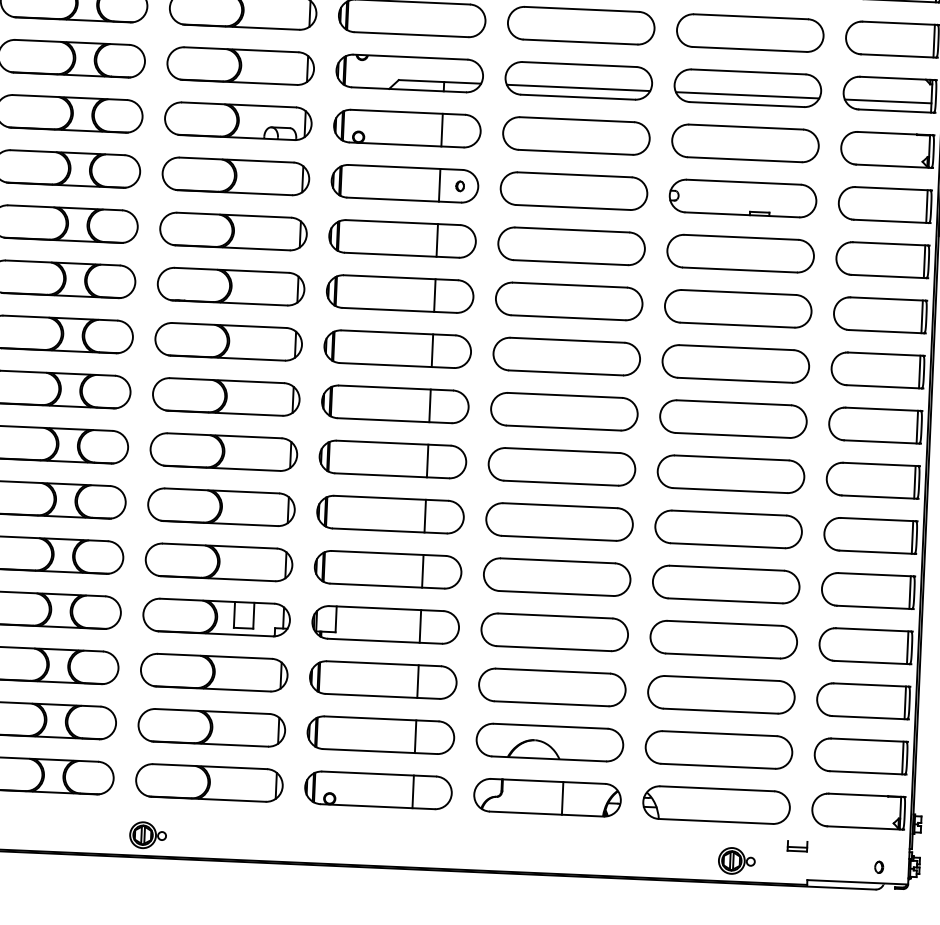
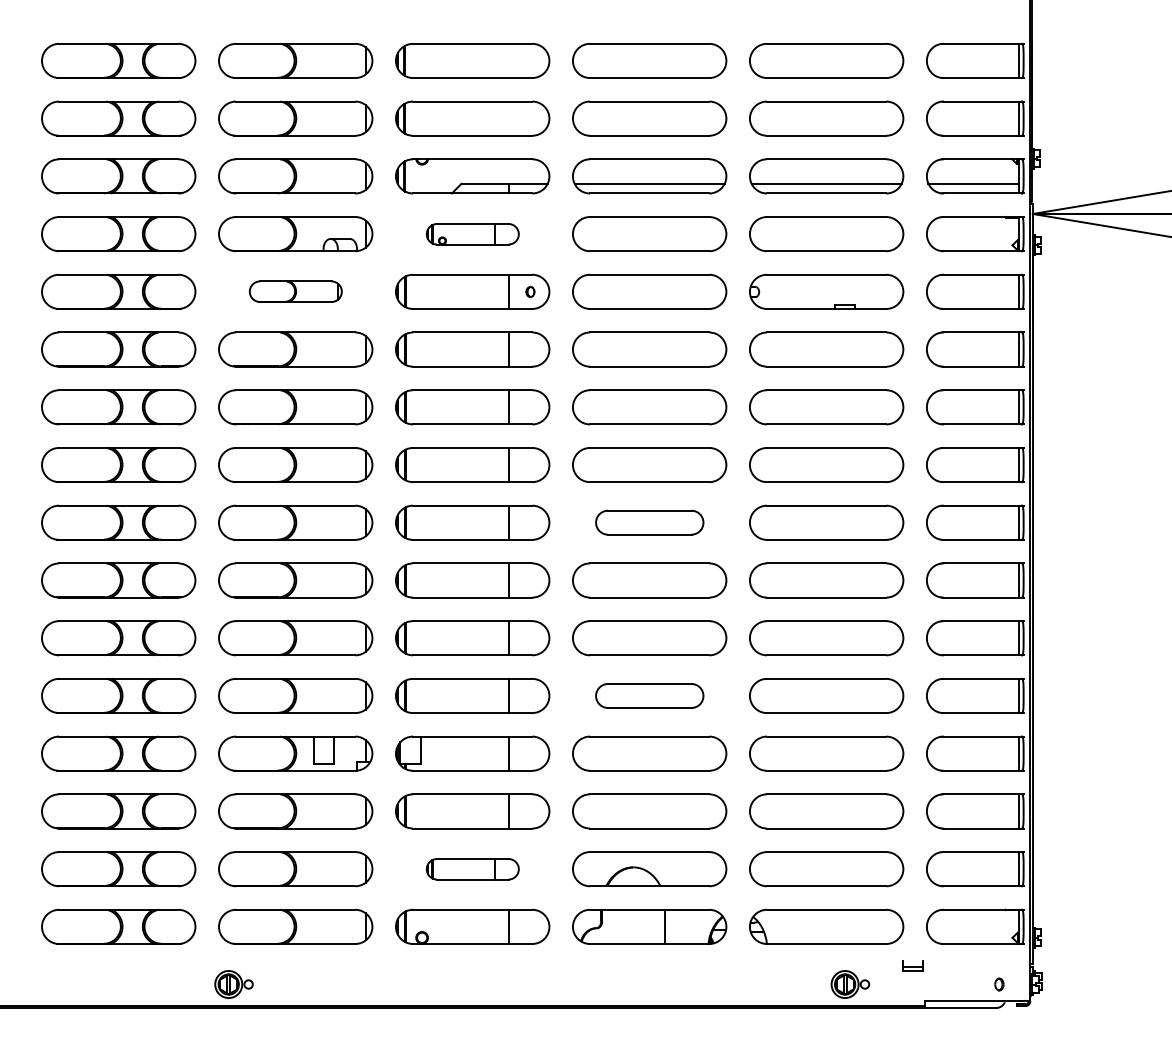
part: (407, 128) -> (472, 234), size x0.6
part: (235, 176) -> (295, 291), size x0.6
part: (564, 411) -> (649, 522), size x0.7
part: (557, 576) -> (649, 695), size x0.7
part: (380, 735) -> (472, 869), size x0.6

